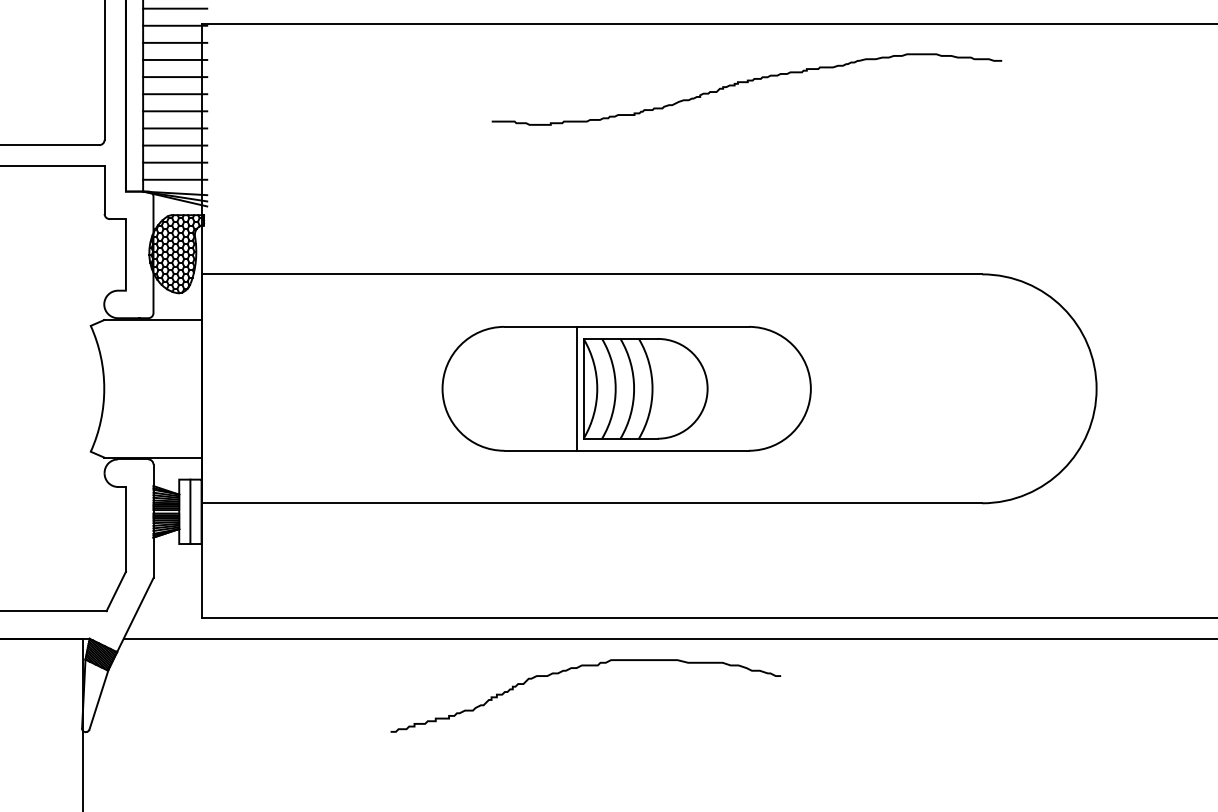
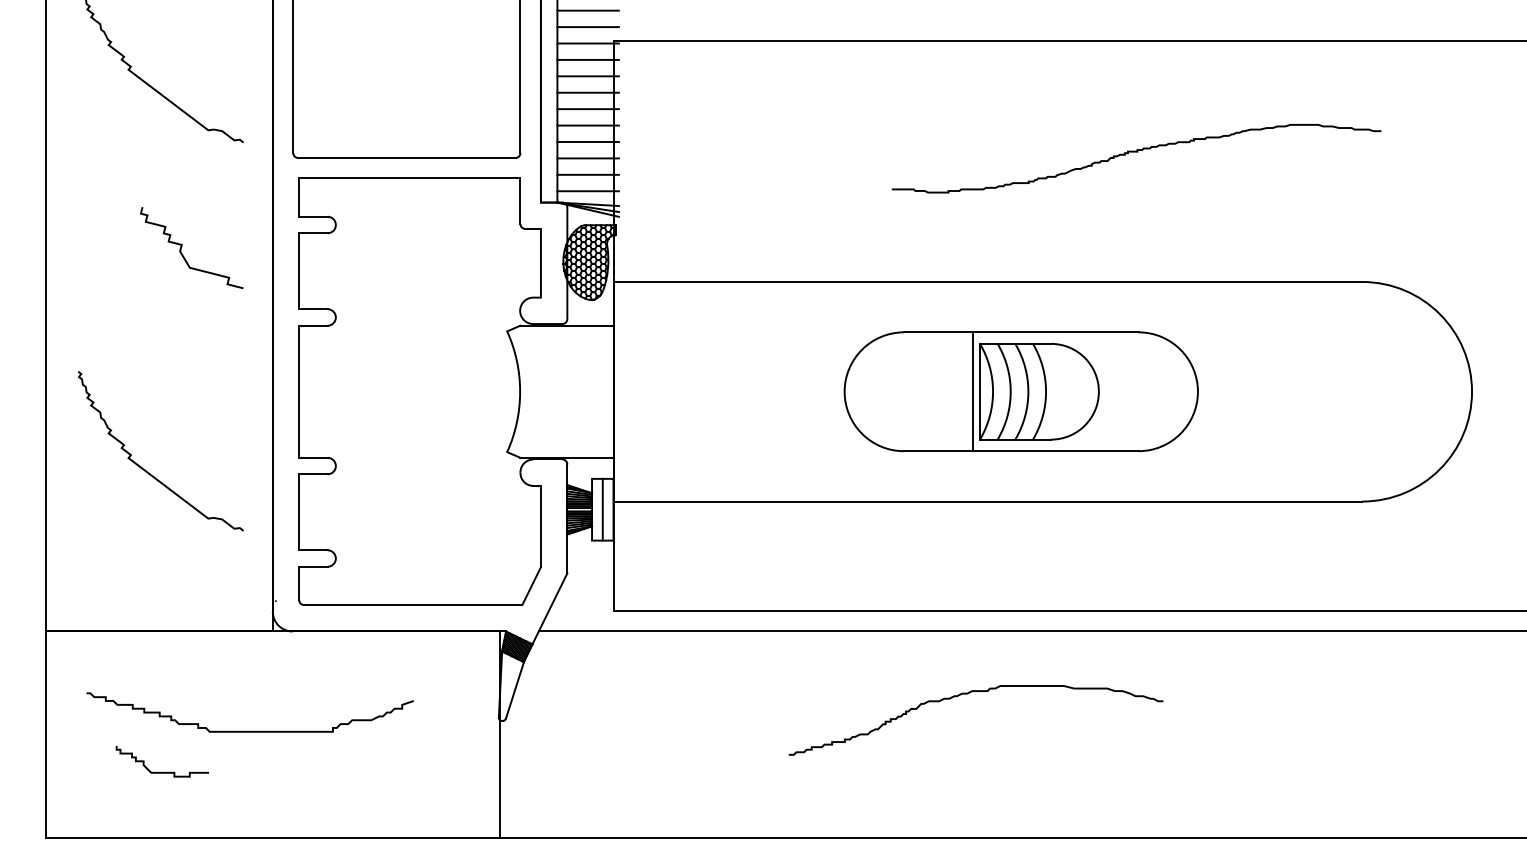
curve: (746, 83) -> (1136, 152), moved
curve: (576, 668) -> (967, 694), moved

